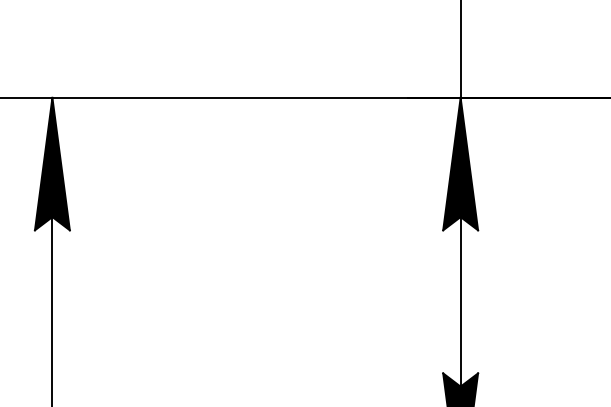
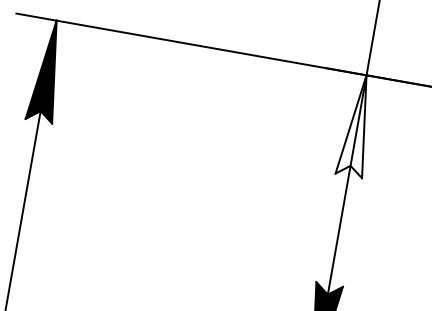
fill: (460, 163) -> (357, 125), removed

